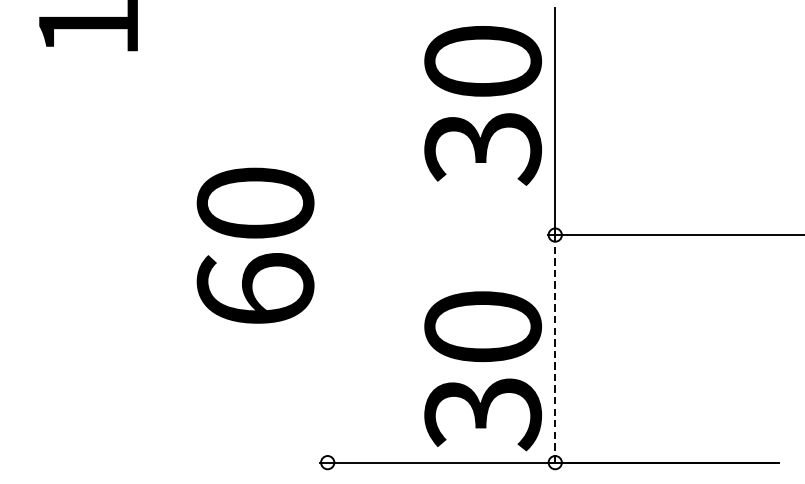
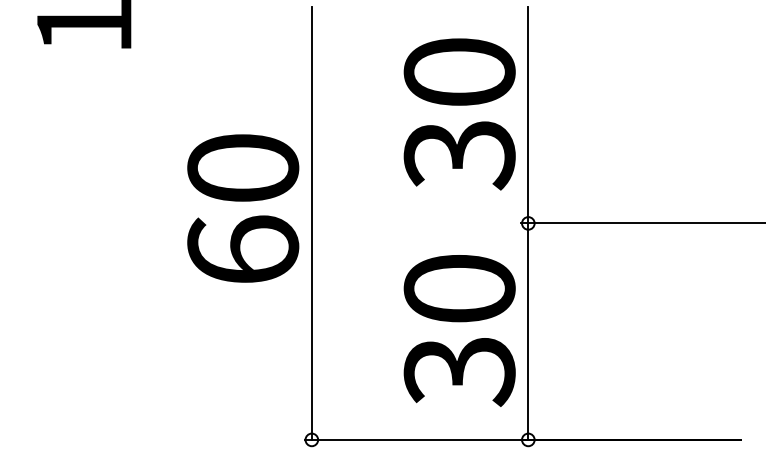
text: (482, 105) -> (459, 114), moved
line: (327, 234) -> (311, 222), added
text: (255, 245) -> (243, 208), moved
line: (555, 349) -> (528, 332), dashed -> solid
text: (482, 370) -> (459, 330), moved

